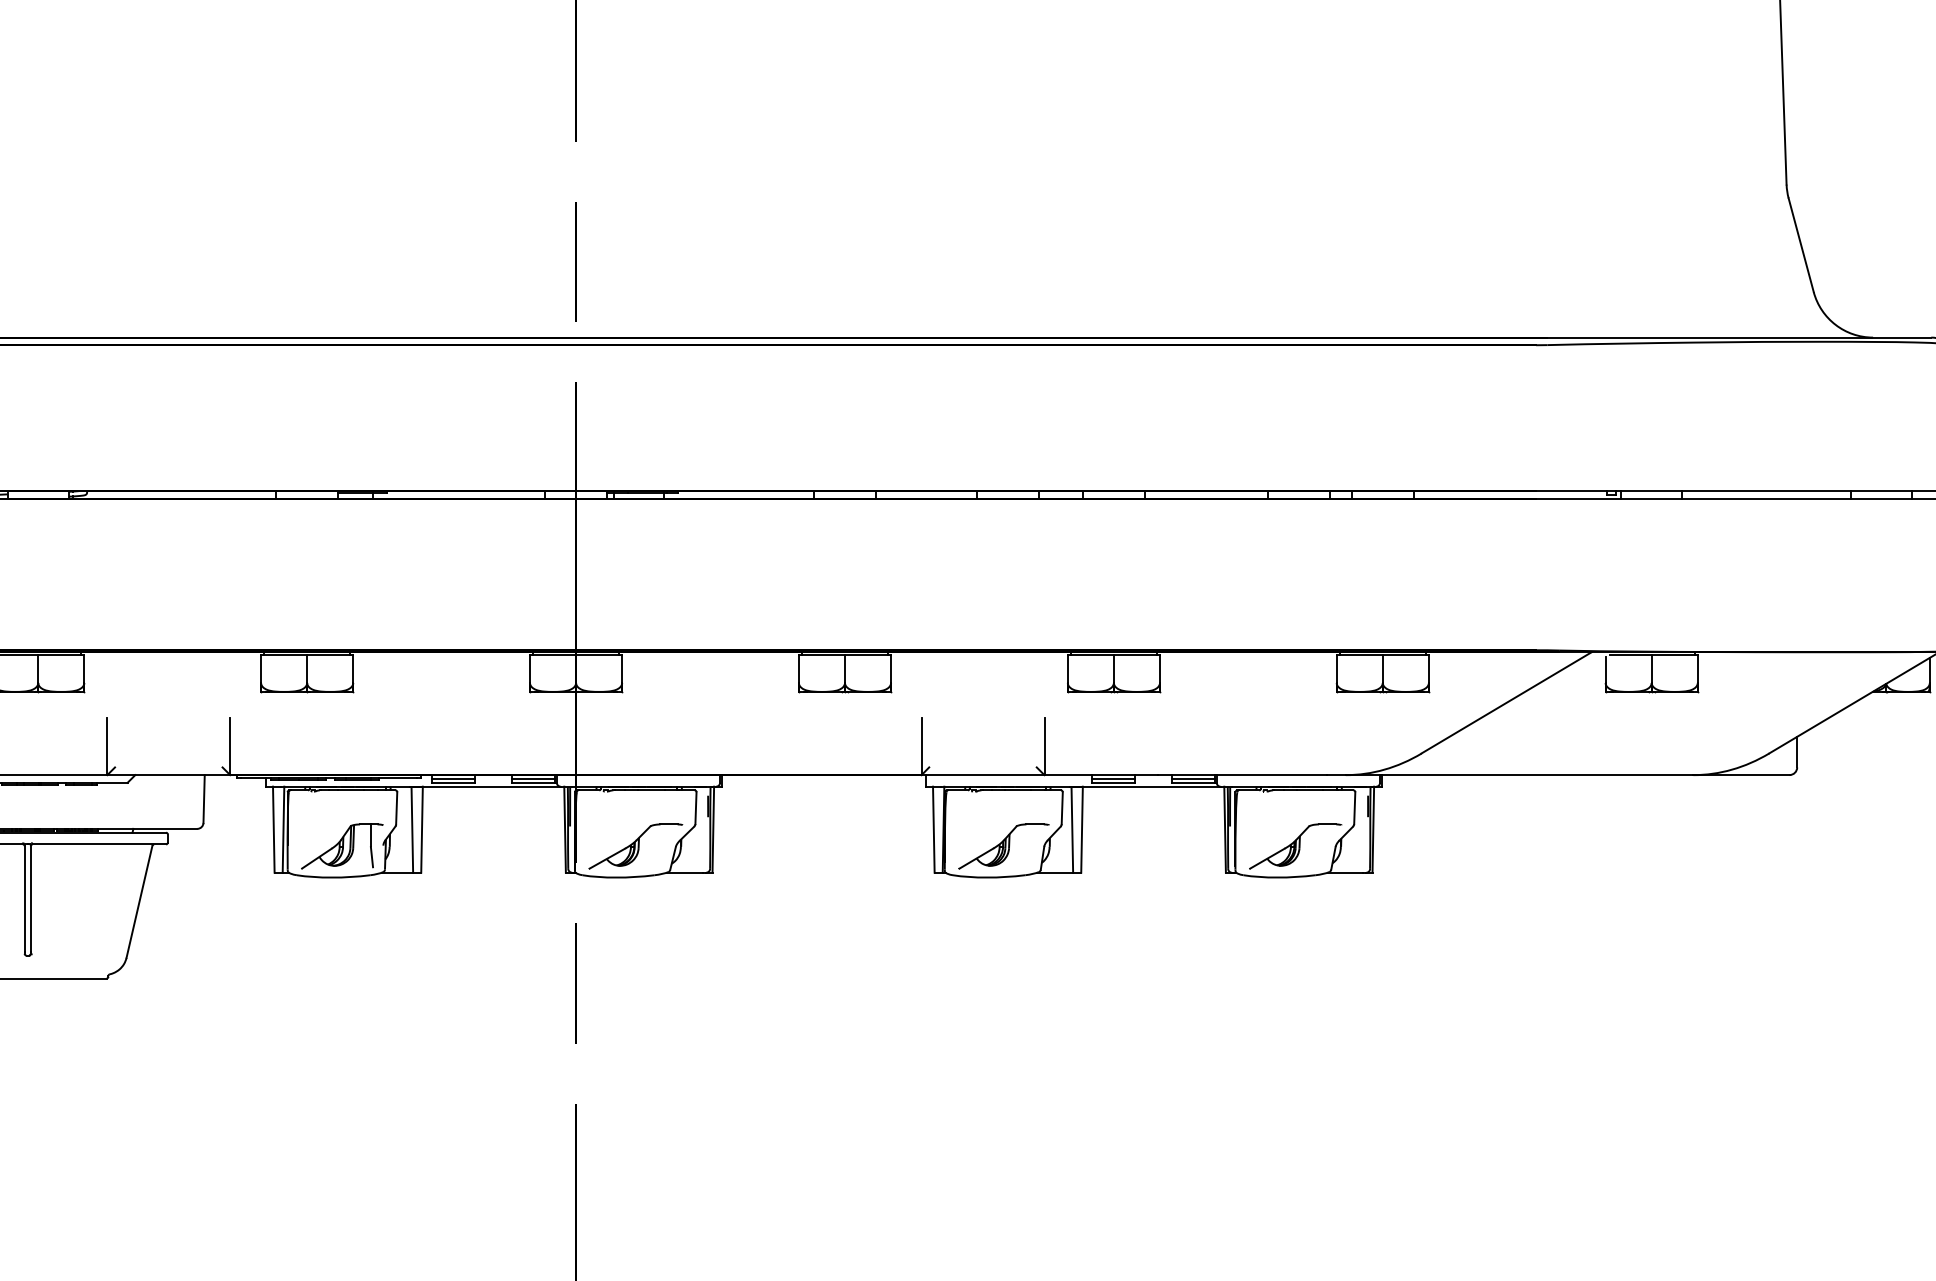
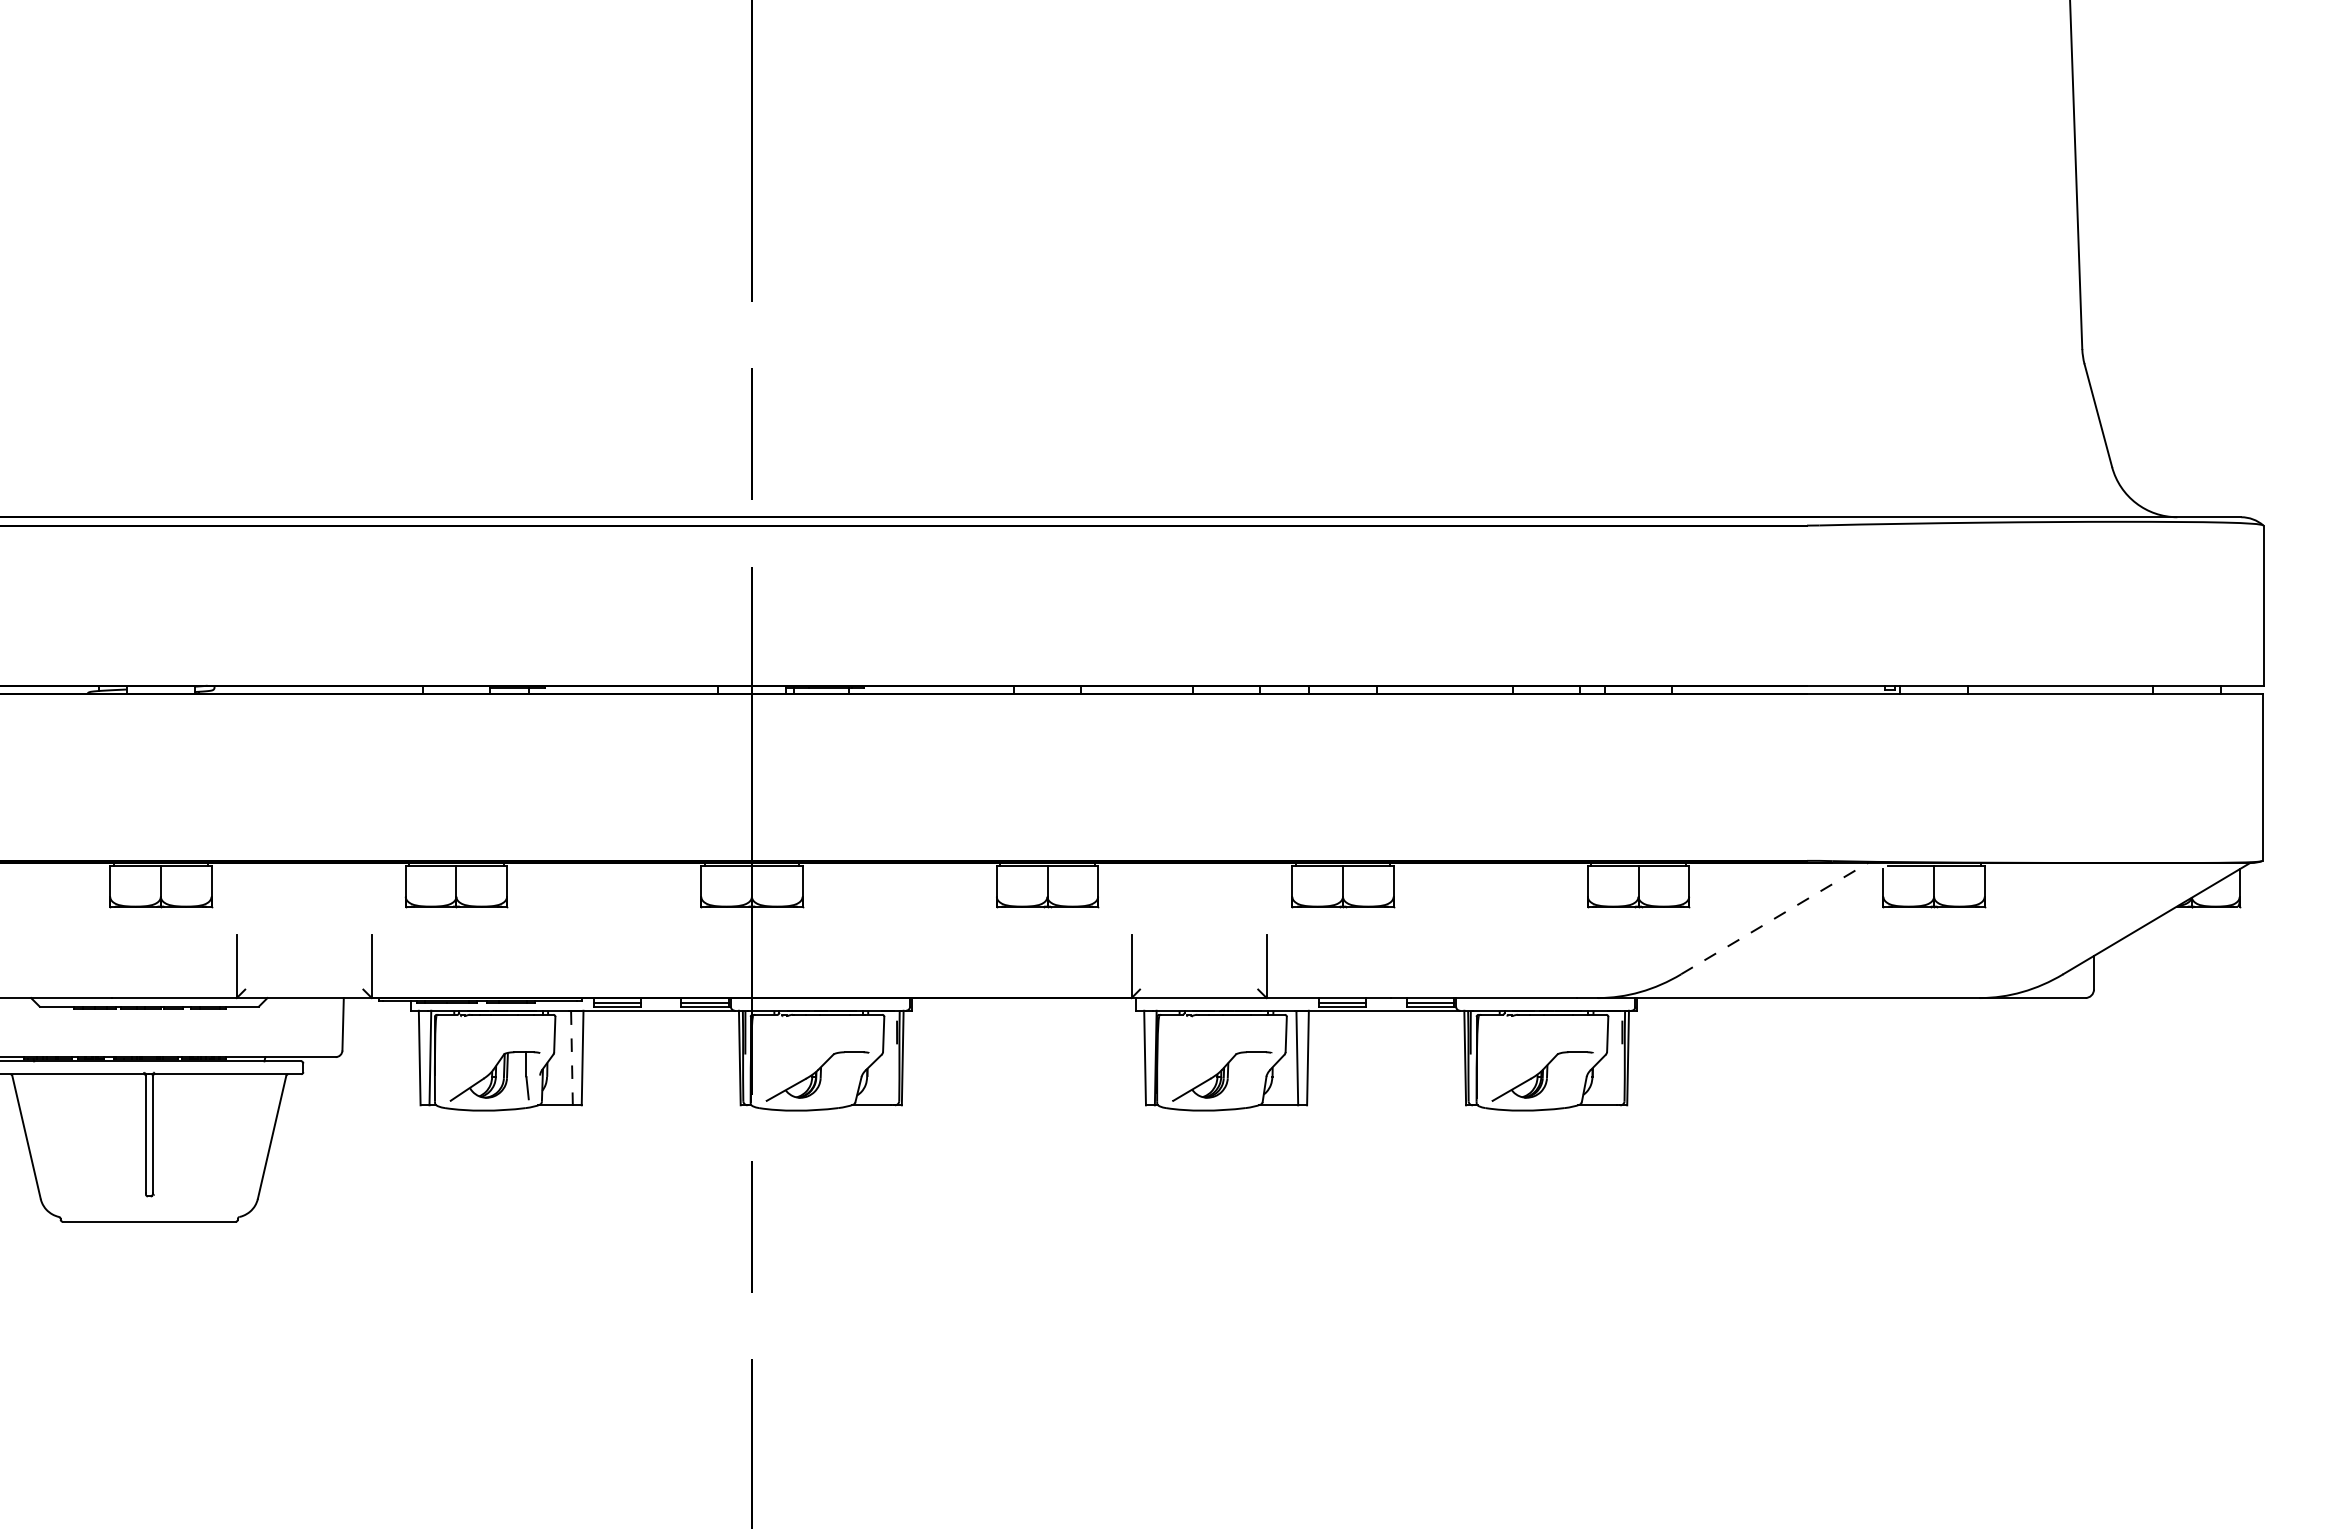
line: (1506, 702) -> (1774, 918), solid -> dashed
line: (411, 830) -> (571, 1058), solid -> dashed

